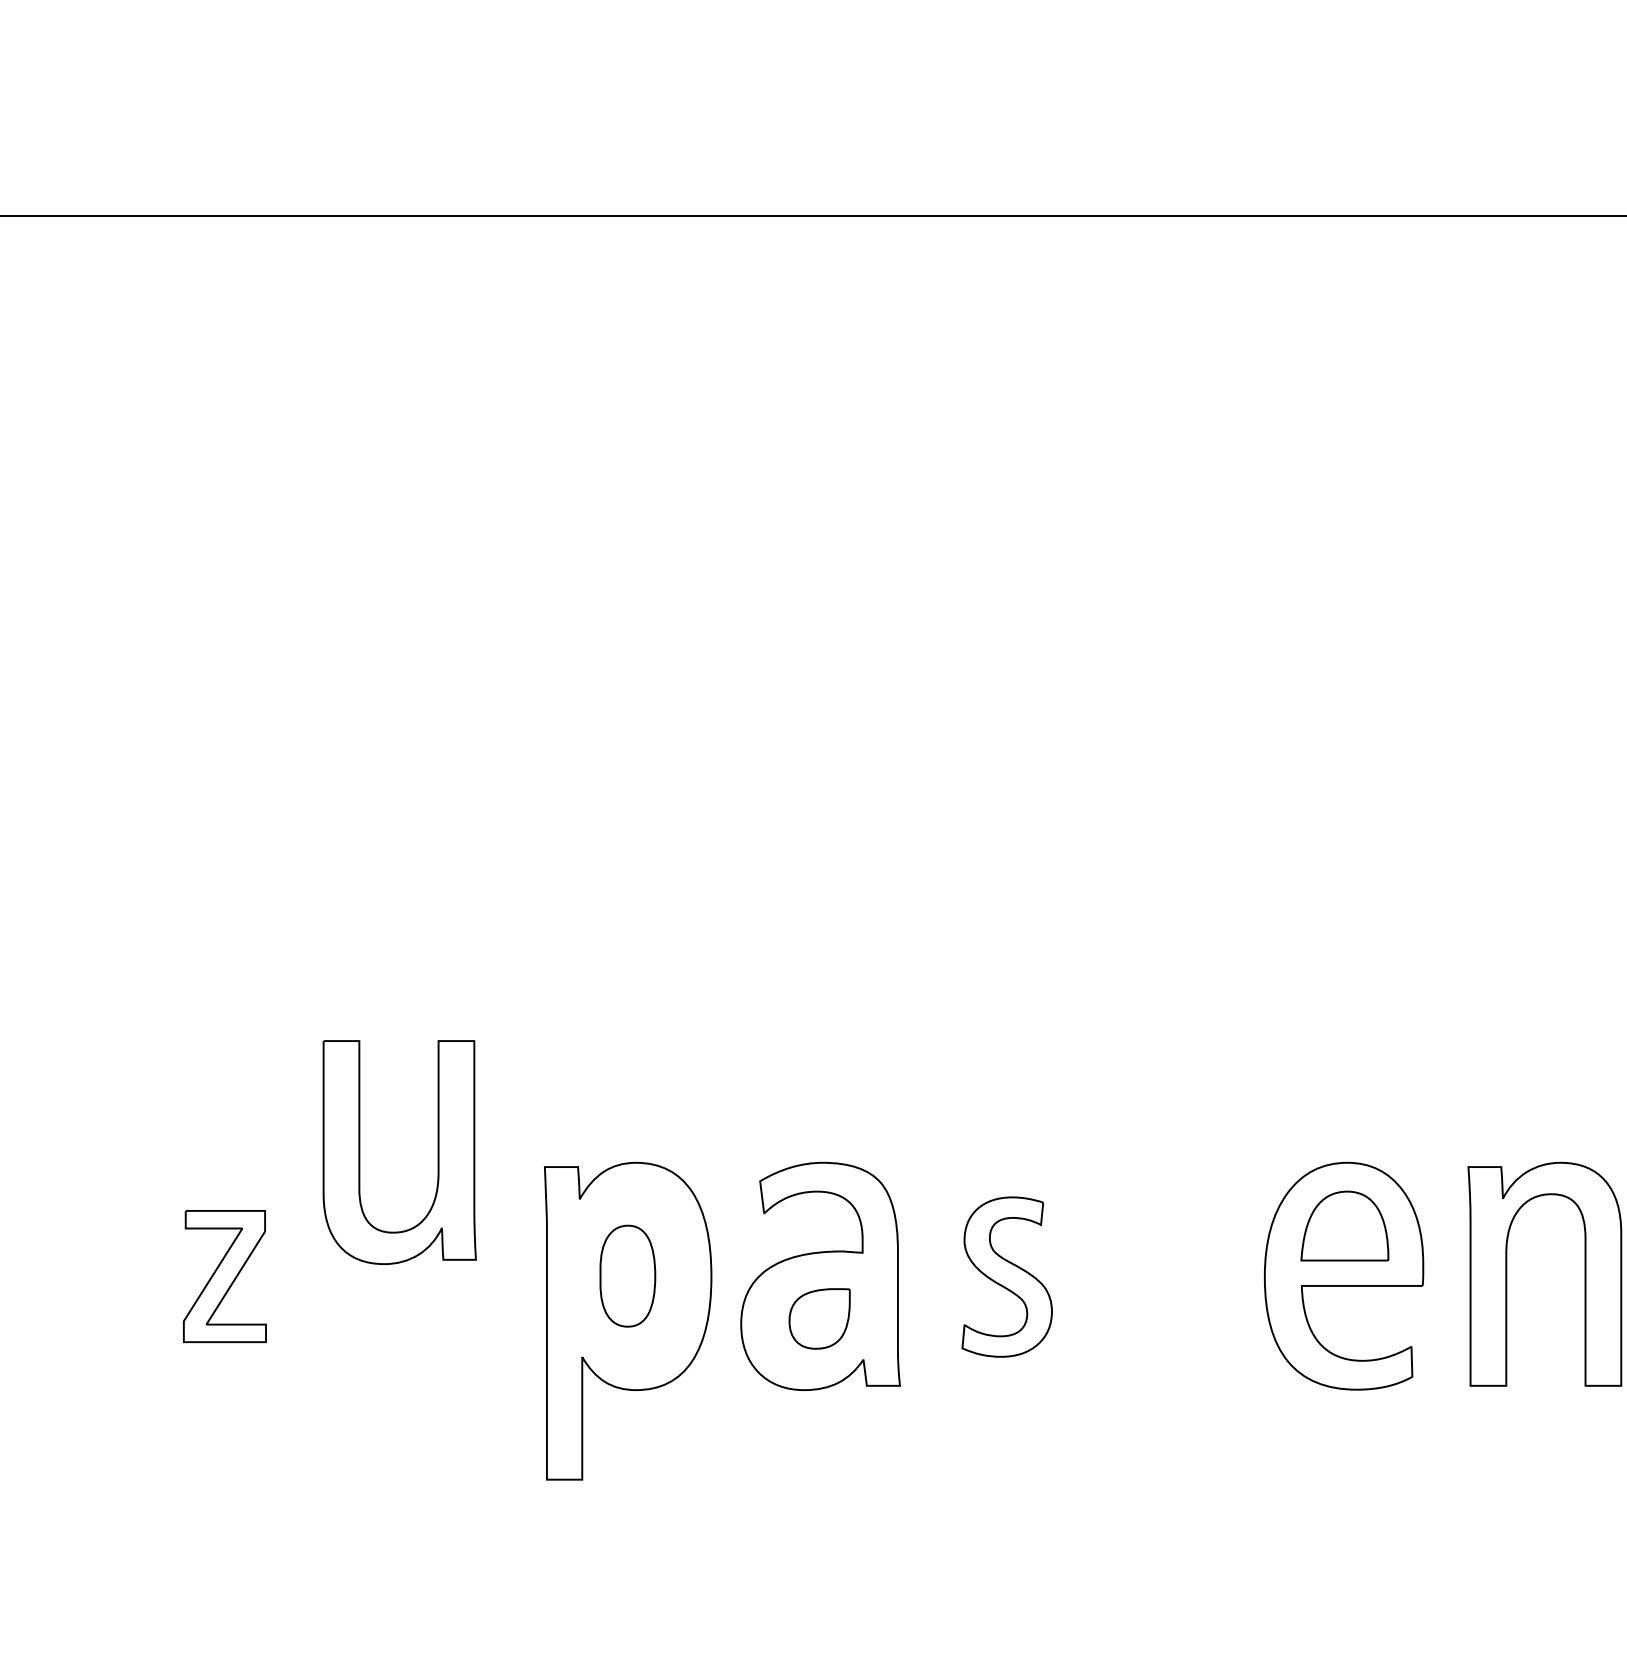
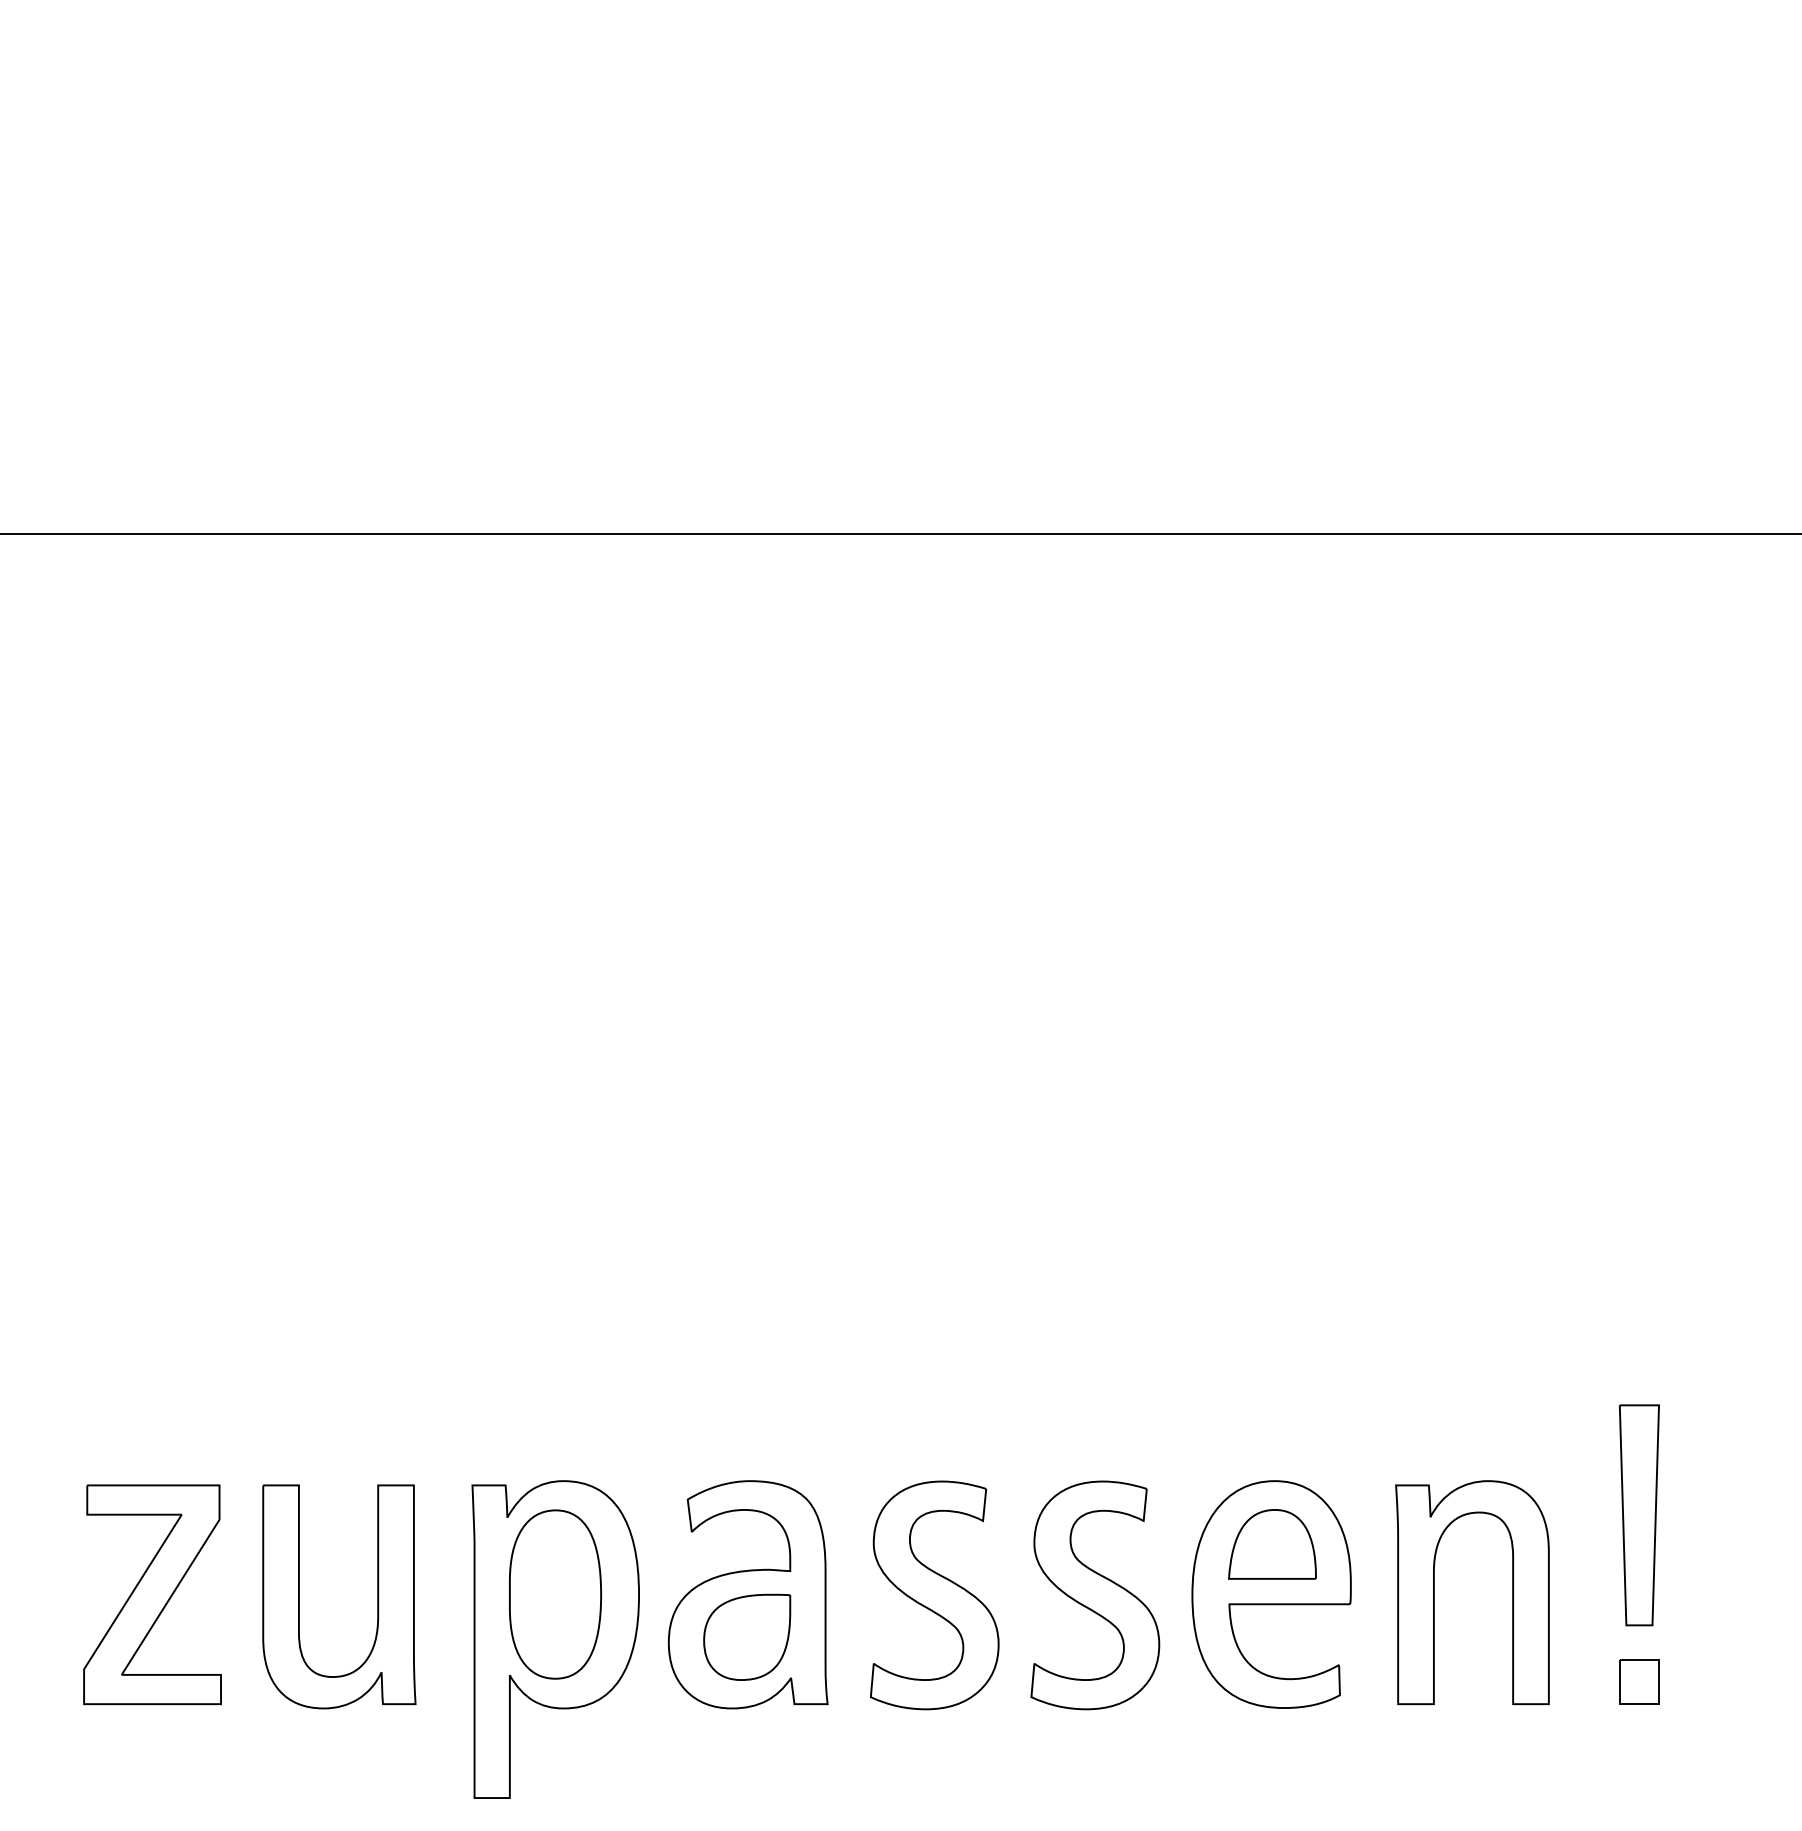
part: (437, 1152) -> (377, 1596), moved
part: (224, 1276) -> (152, 1594), size x1.67
part: (627, 1276) -> (555, 1594), size x1.67
part: (1006, 1277) -> (934, 1595), size x1.43
part: (1167, 1277) -> (1095, 1595), added
part: (819, 1318) -> (747, 1636), size x1.43

